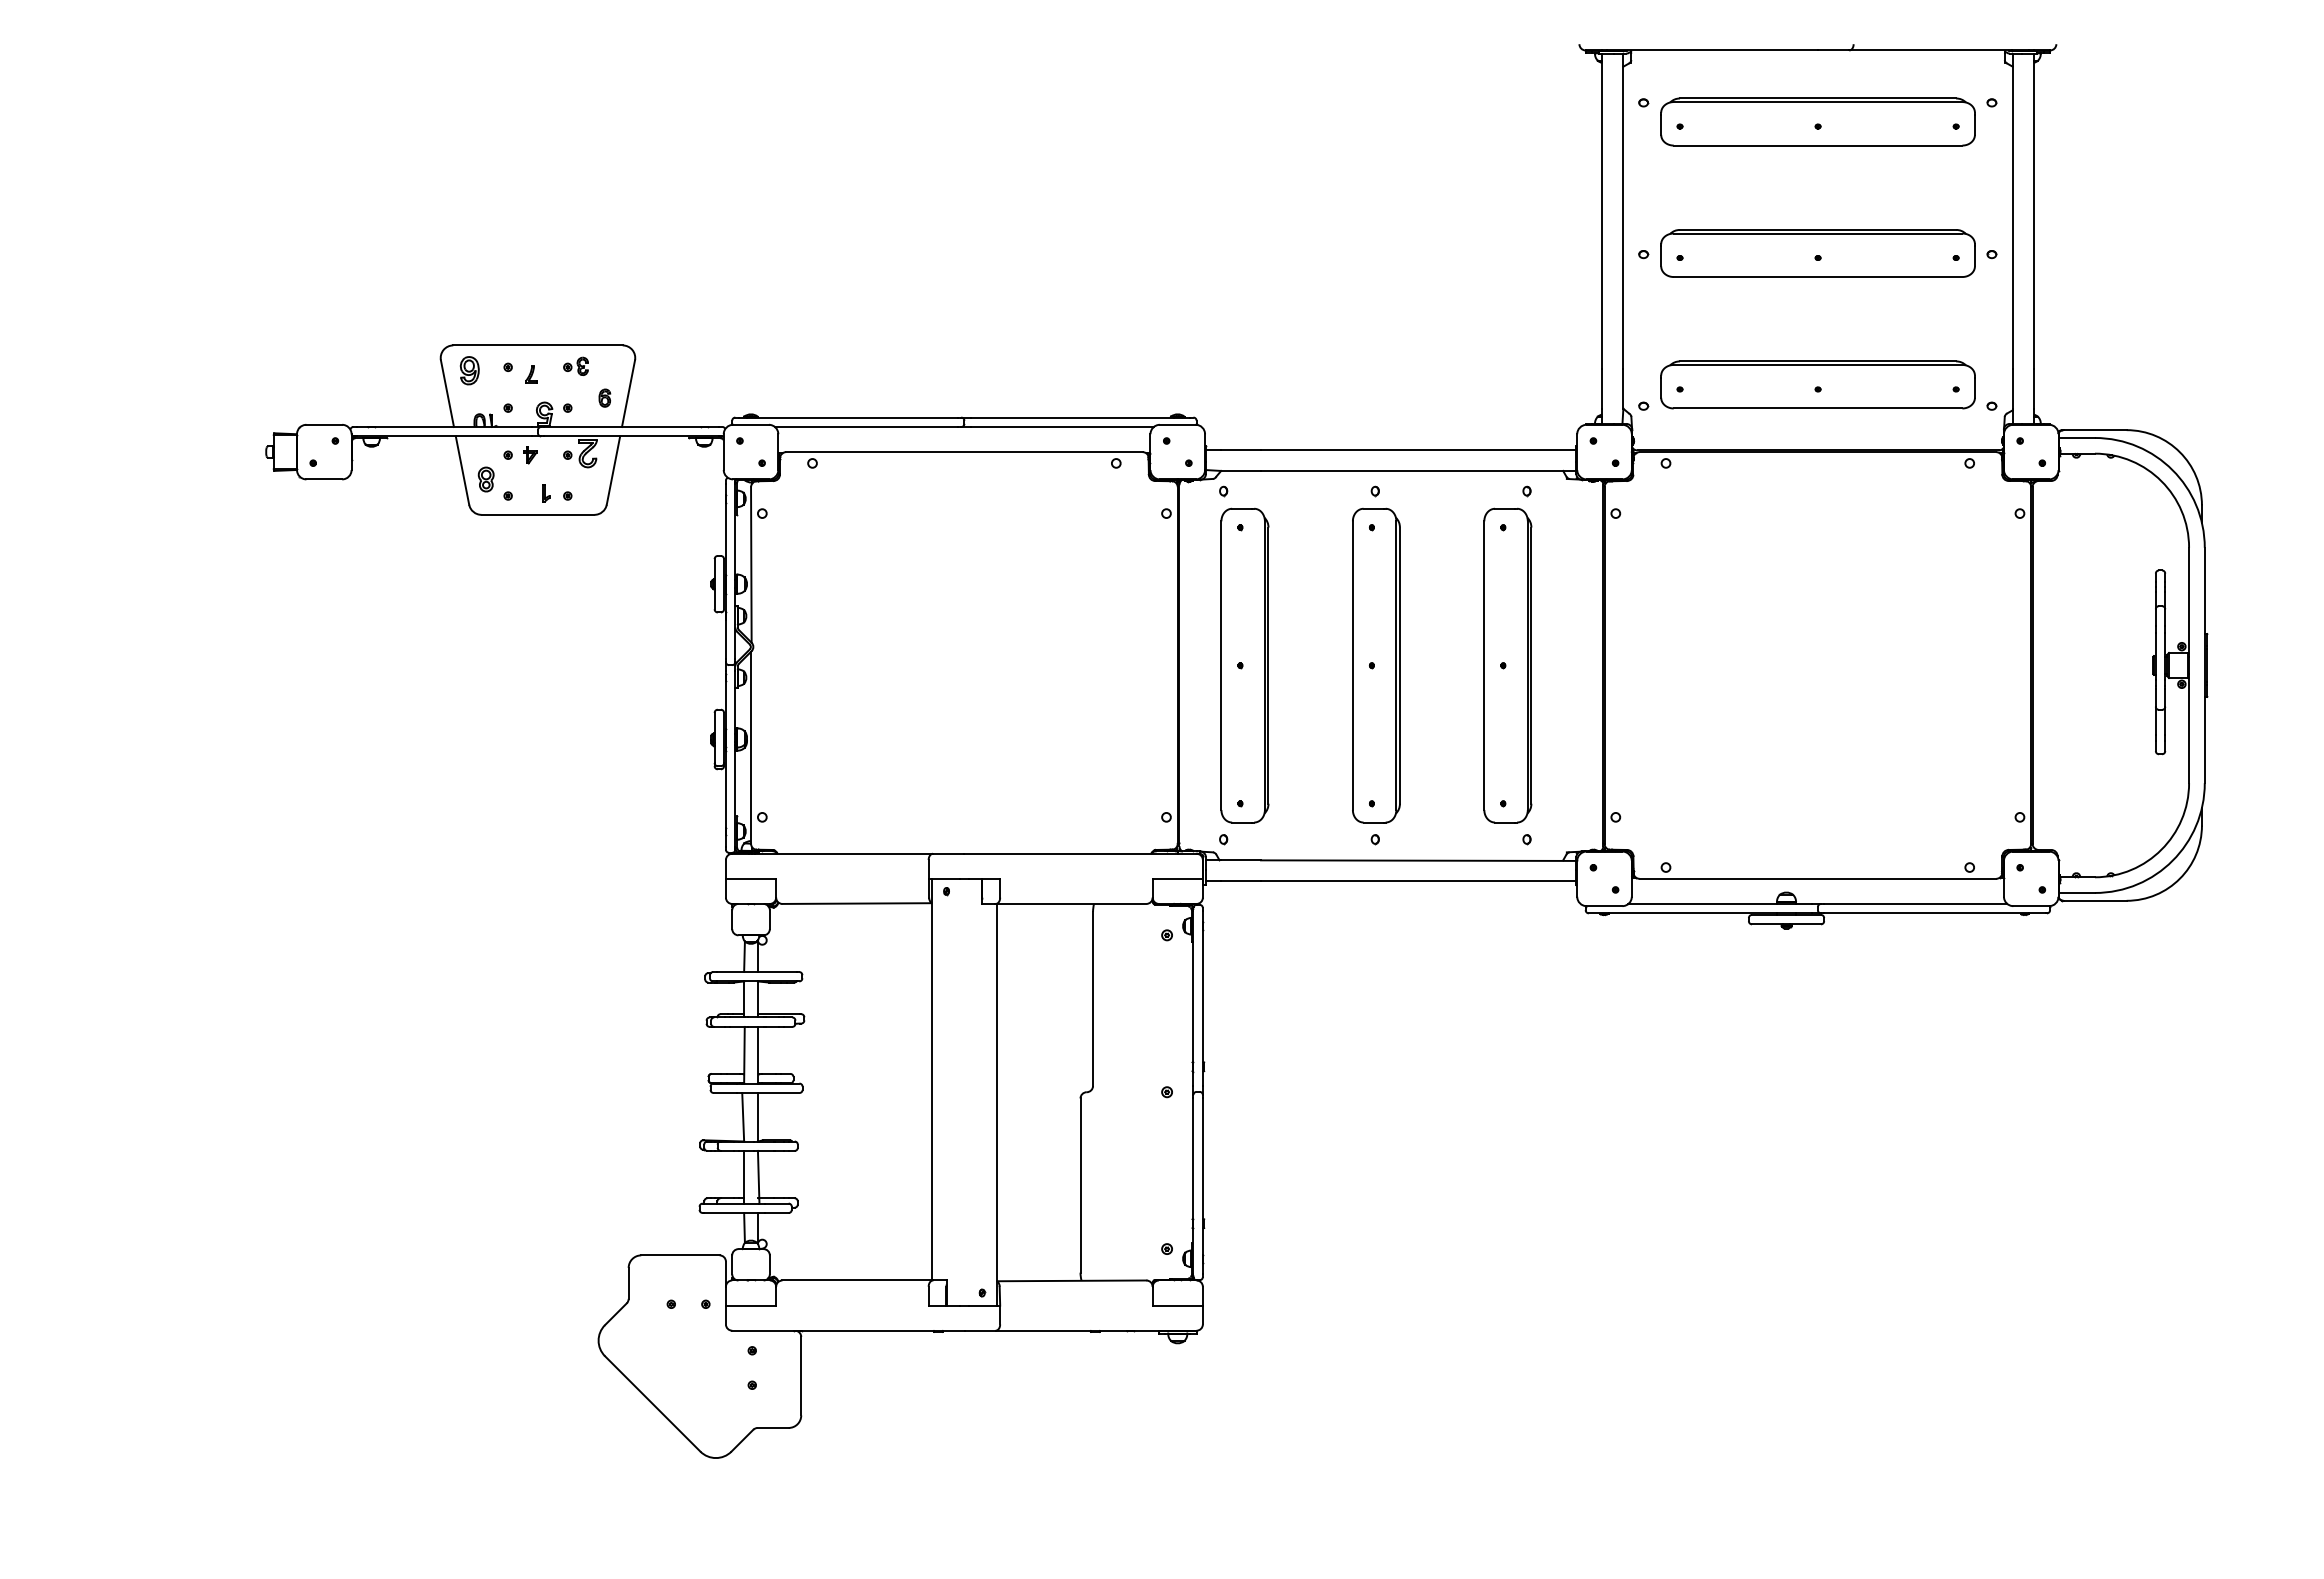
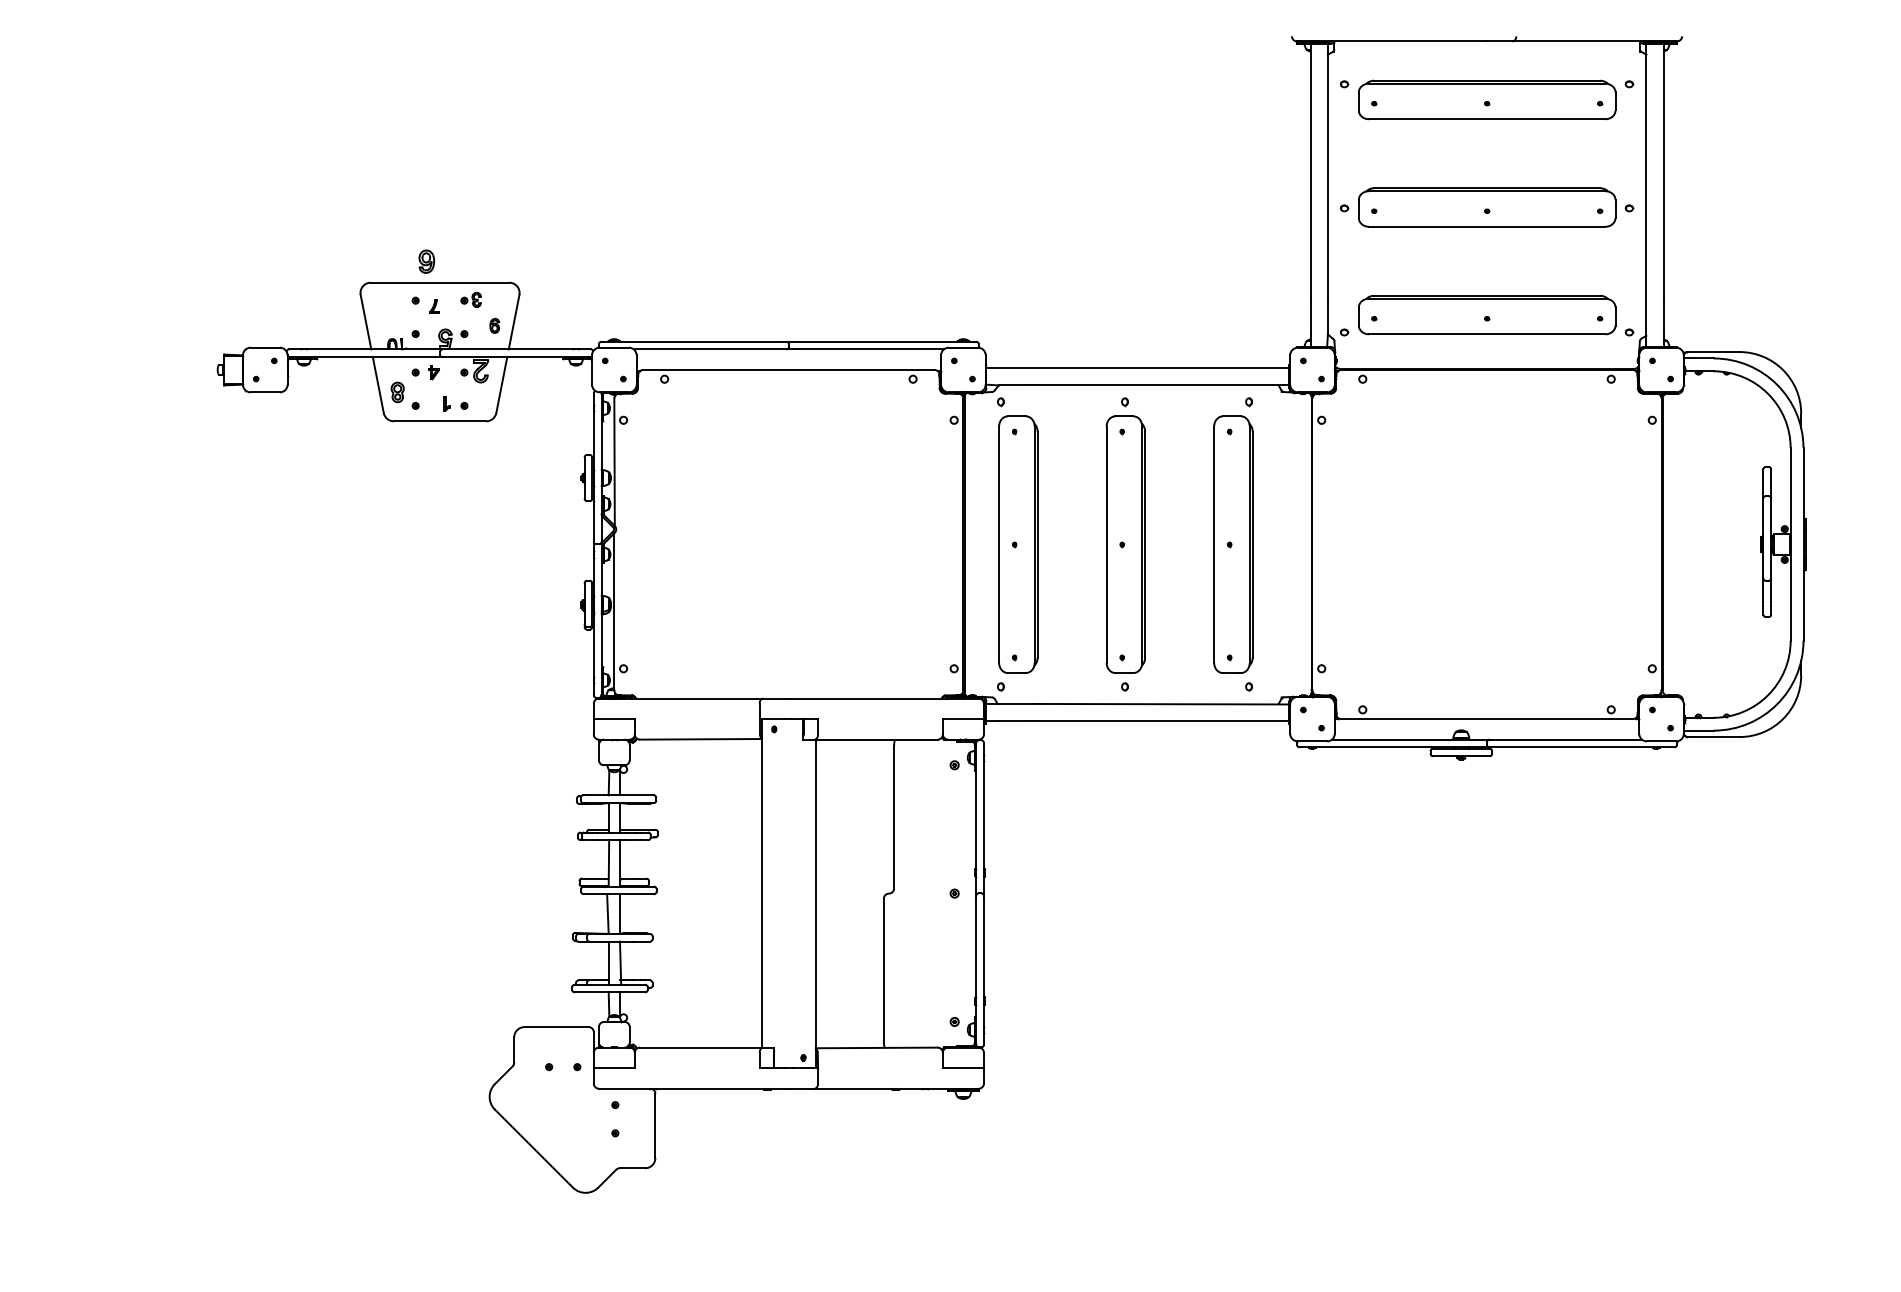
part: (469, 370) -> (426, 261), moved

